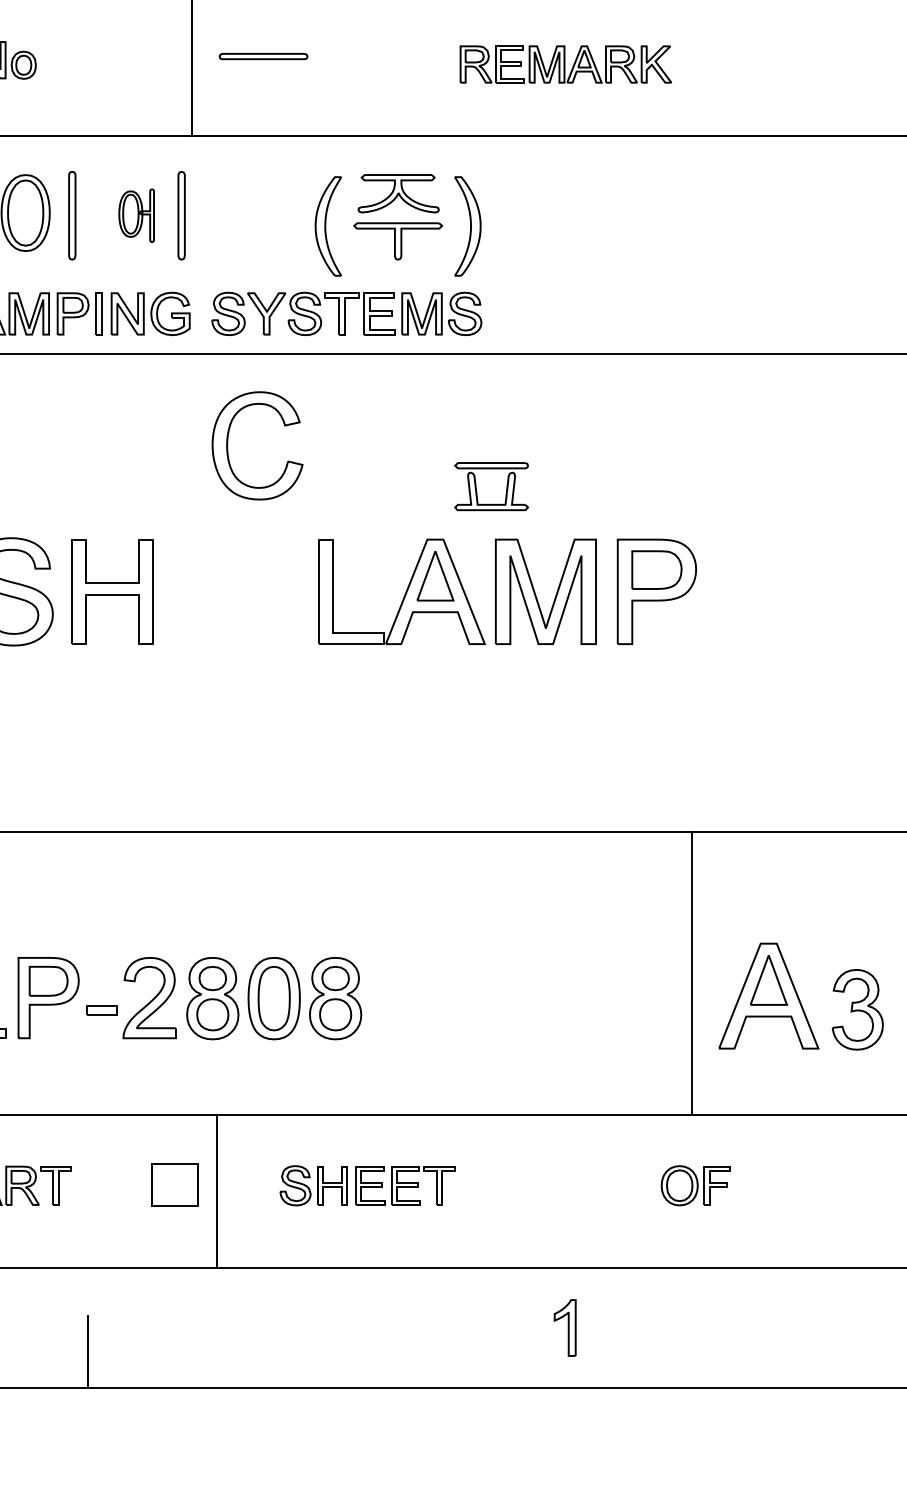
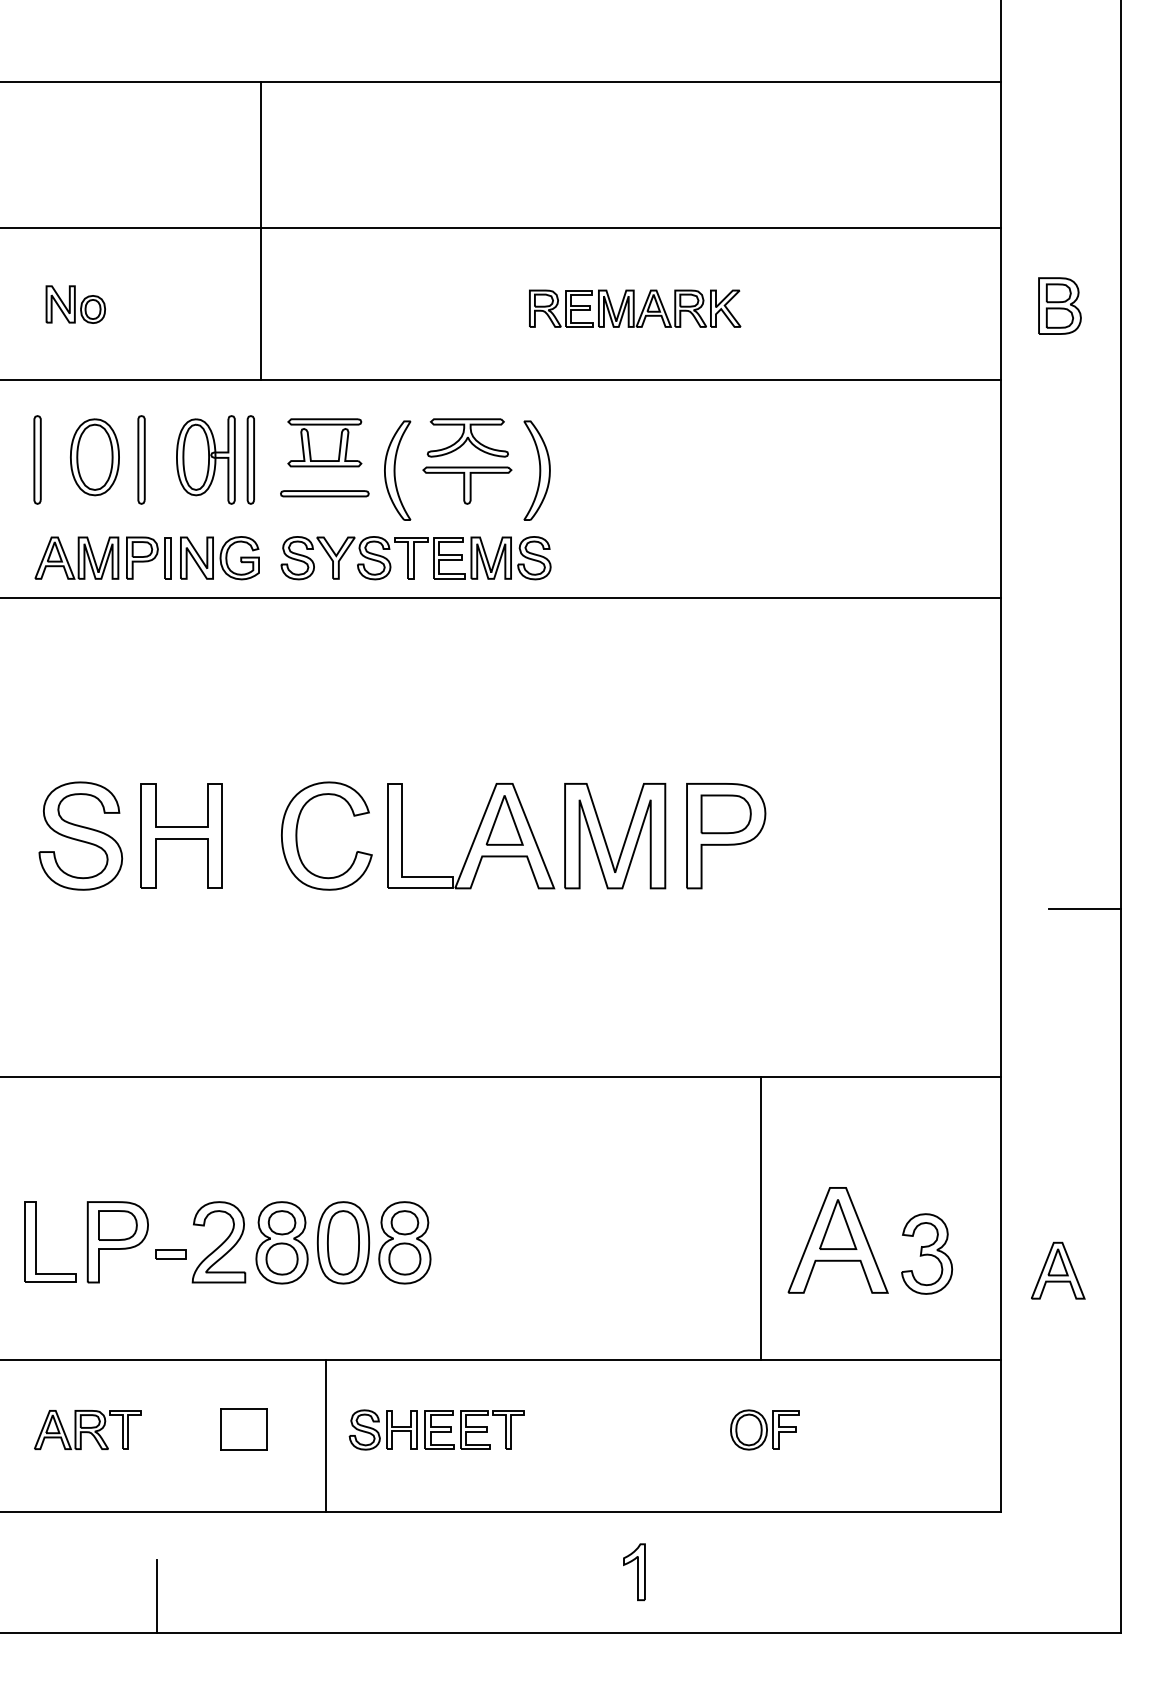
part: (263, 56) -> (324, 493), moved
part: (136, 215) -> (205, 459), size x1.67
part: (228, 445) -> (297, 835), moved
part: (477, 489) -> (310, 445), moved
line: (217, 1191) -> (326, 1435), moved

